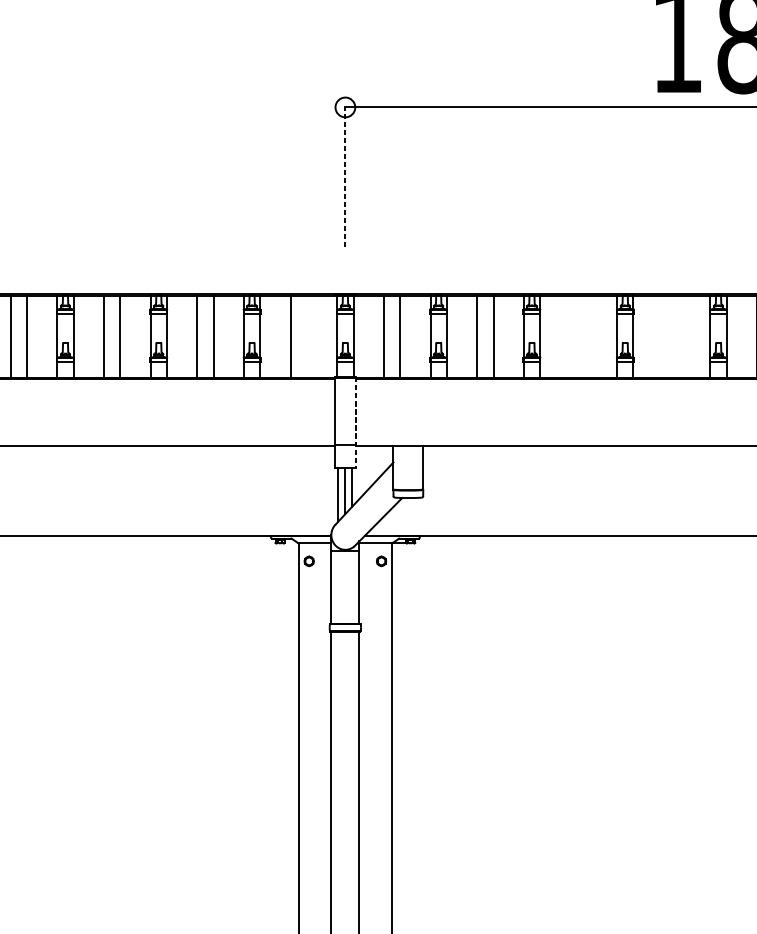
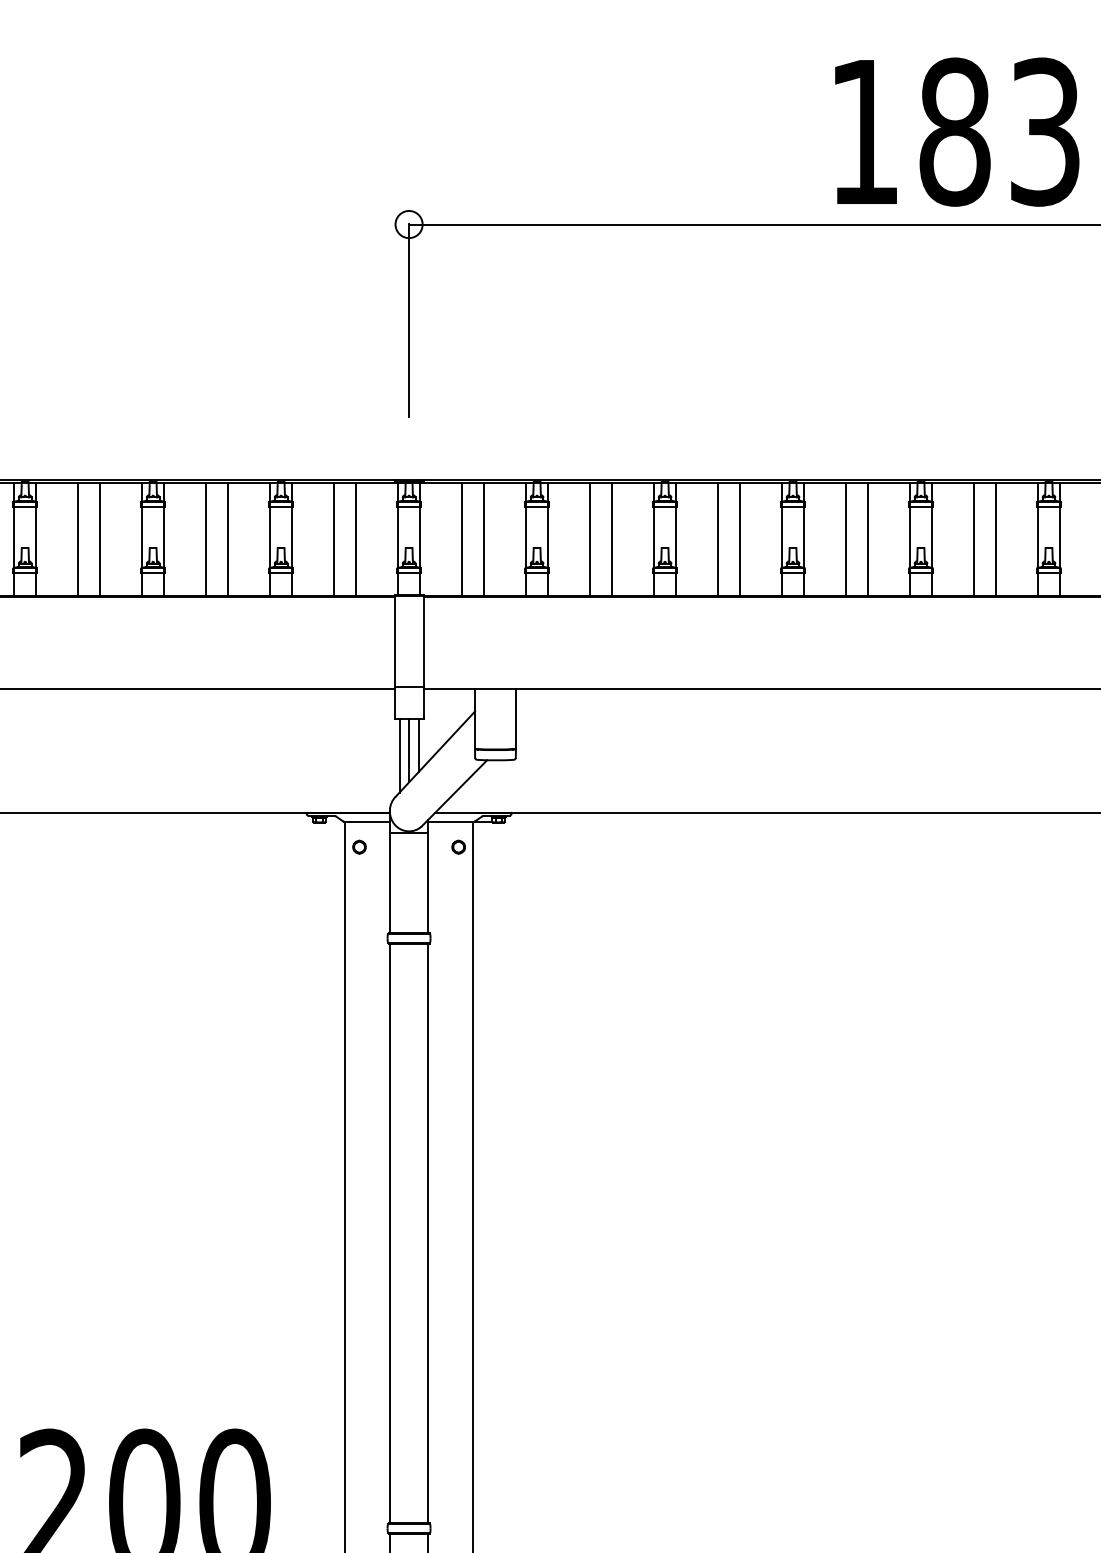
line: (345, 176) -> (409, 319), dashed -> solid
line: (307, 336) -> (356, 538), added
line: (570, 336) -> (717, 538), added
line: (586, 336) -> (740, 538), added
line: (663, 336) -> (845, 538), added
line: (680, 336) -> (868, 538), added
line: (355, 422) -> (423, 656), dashed -> solid

